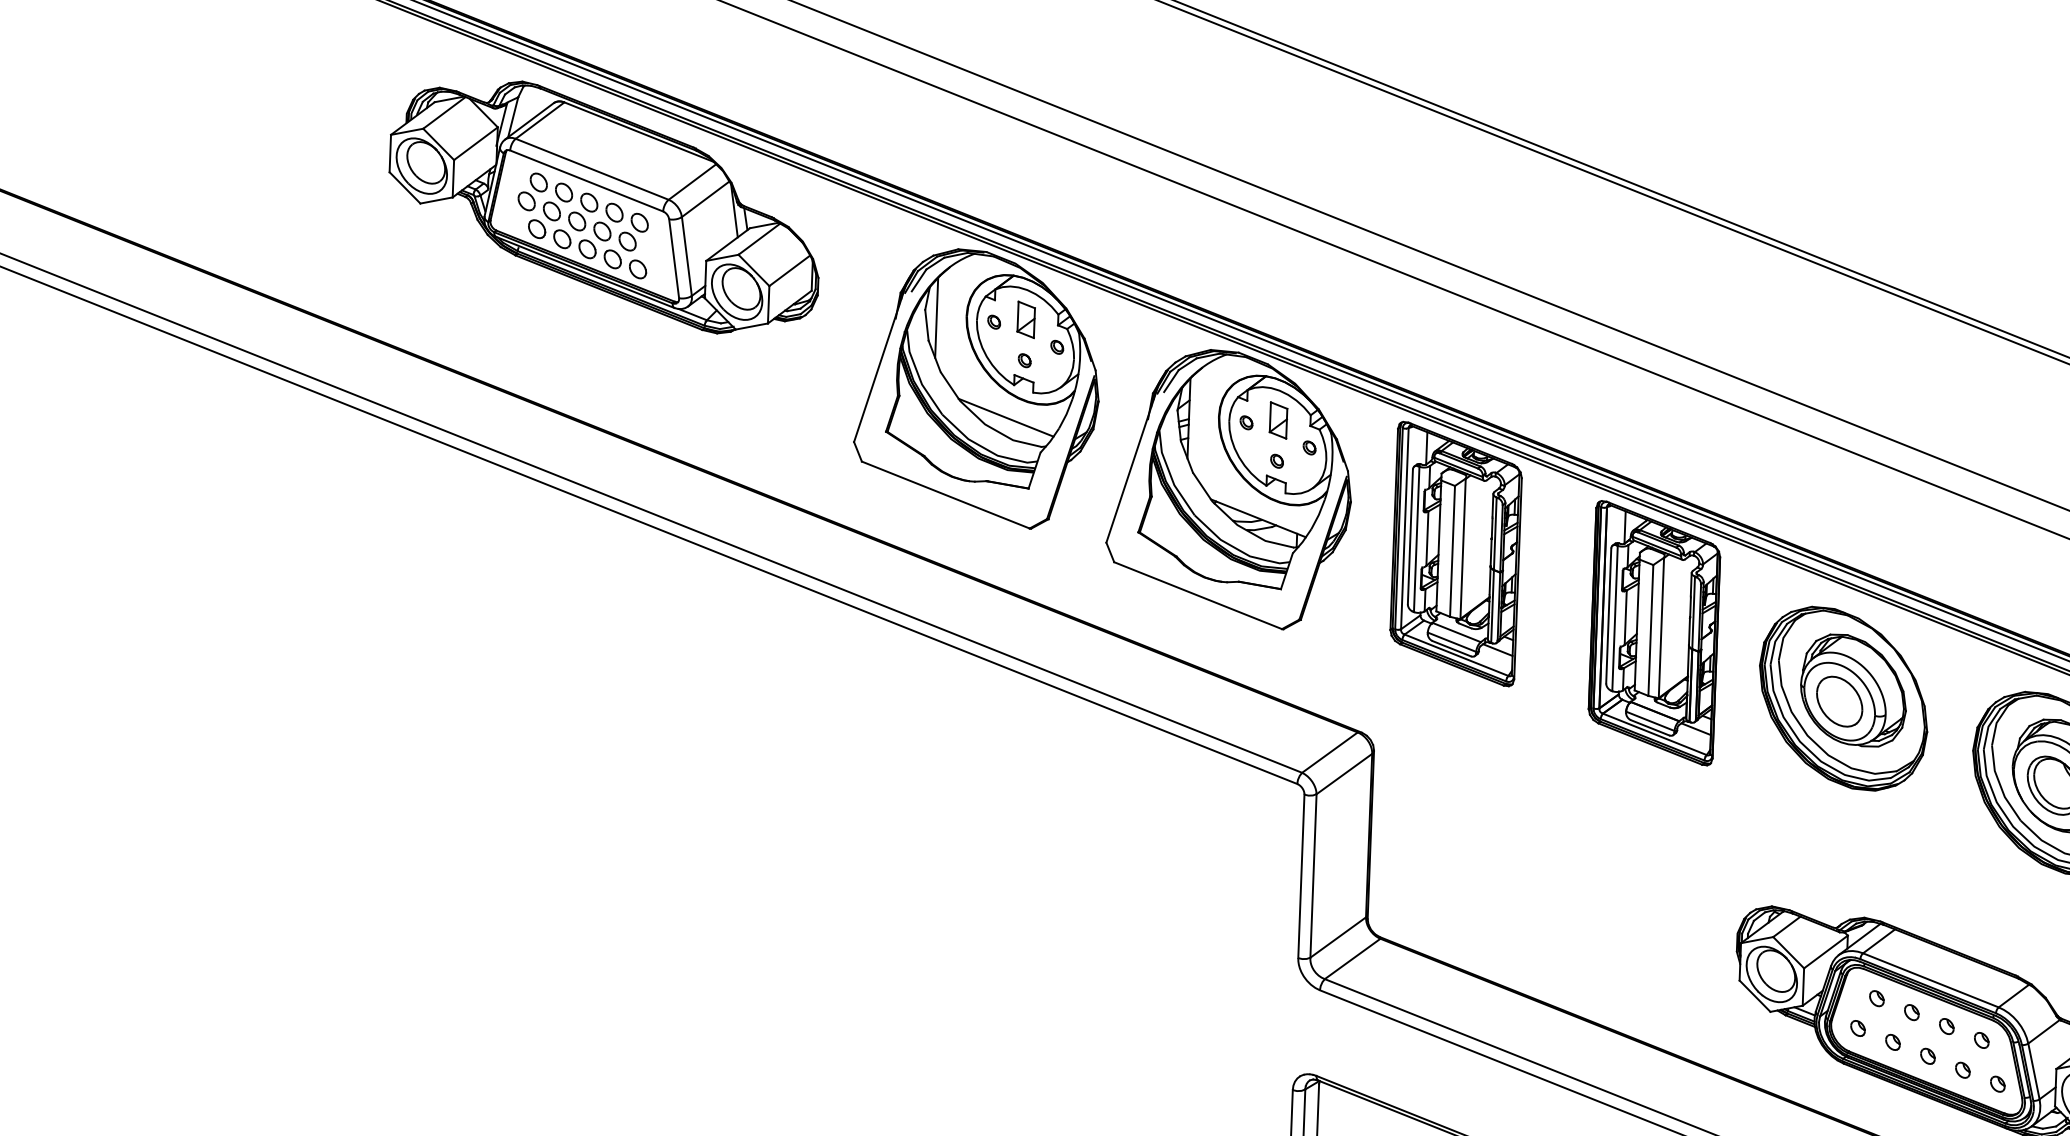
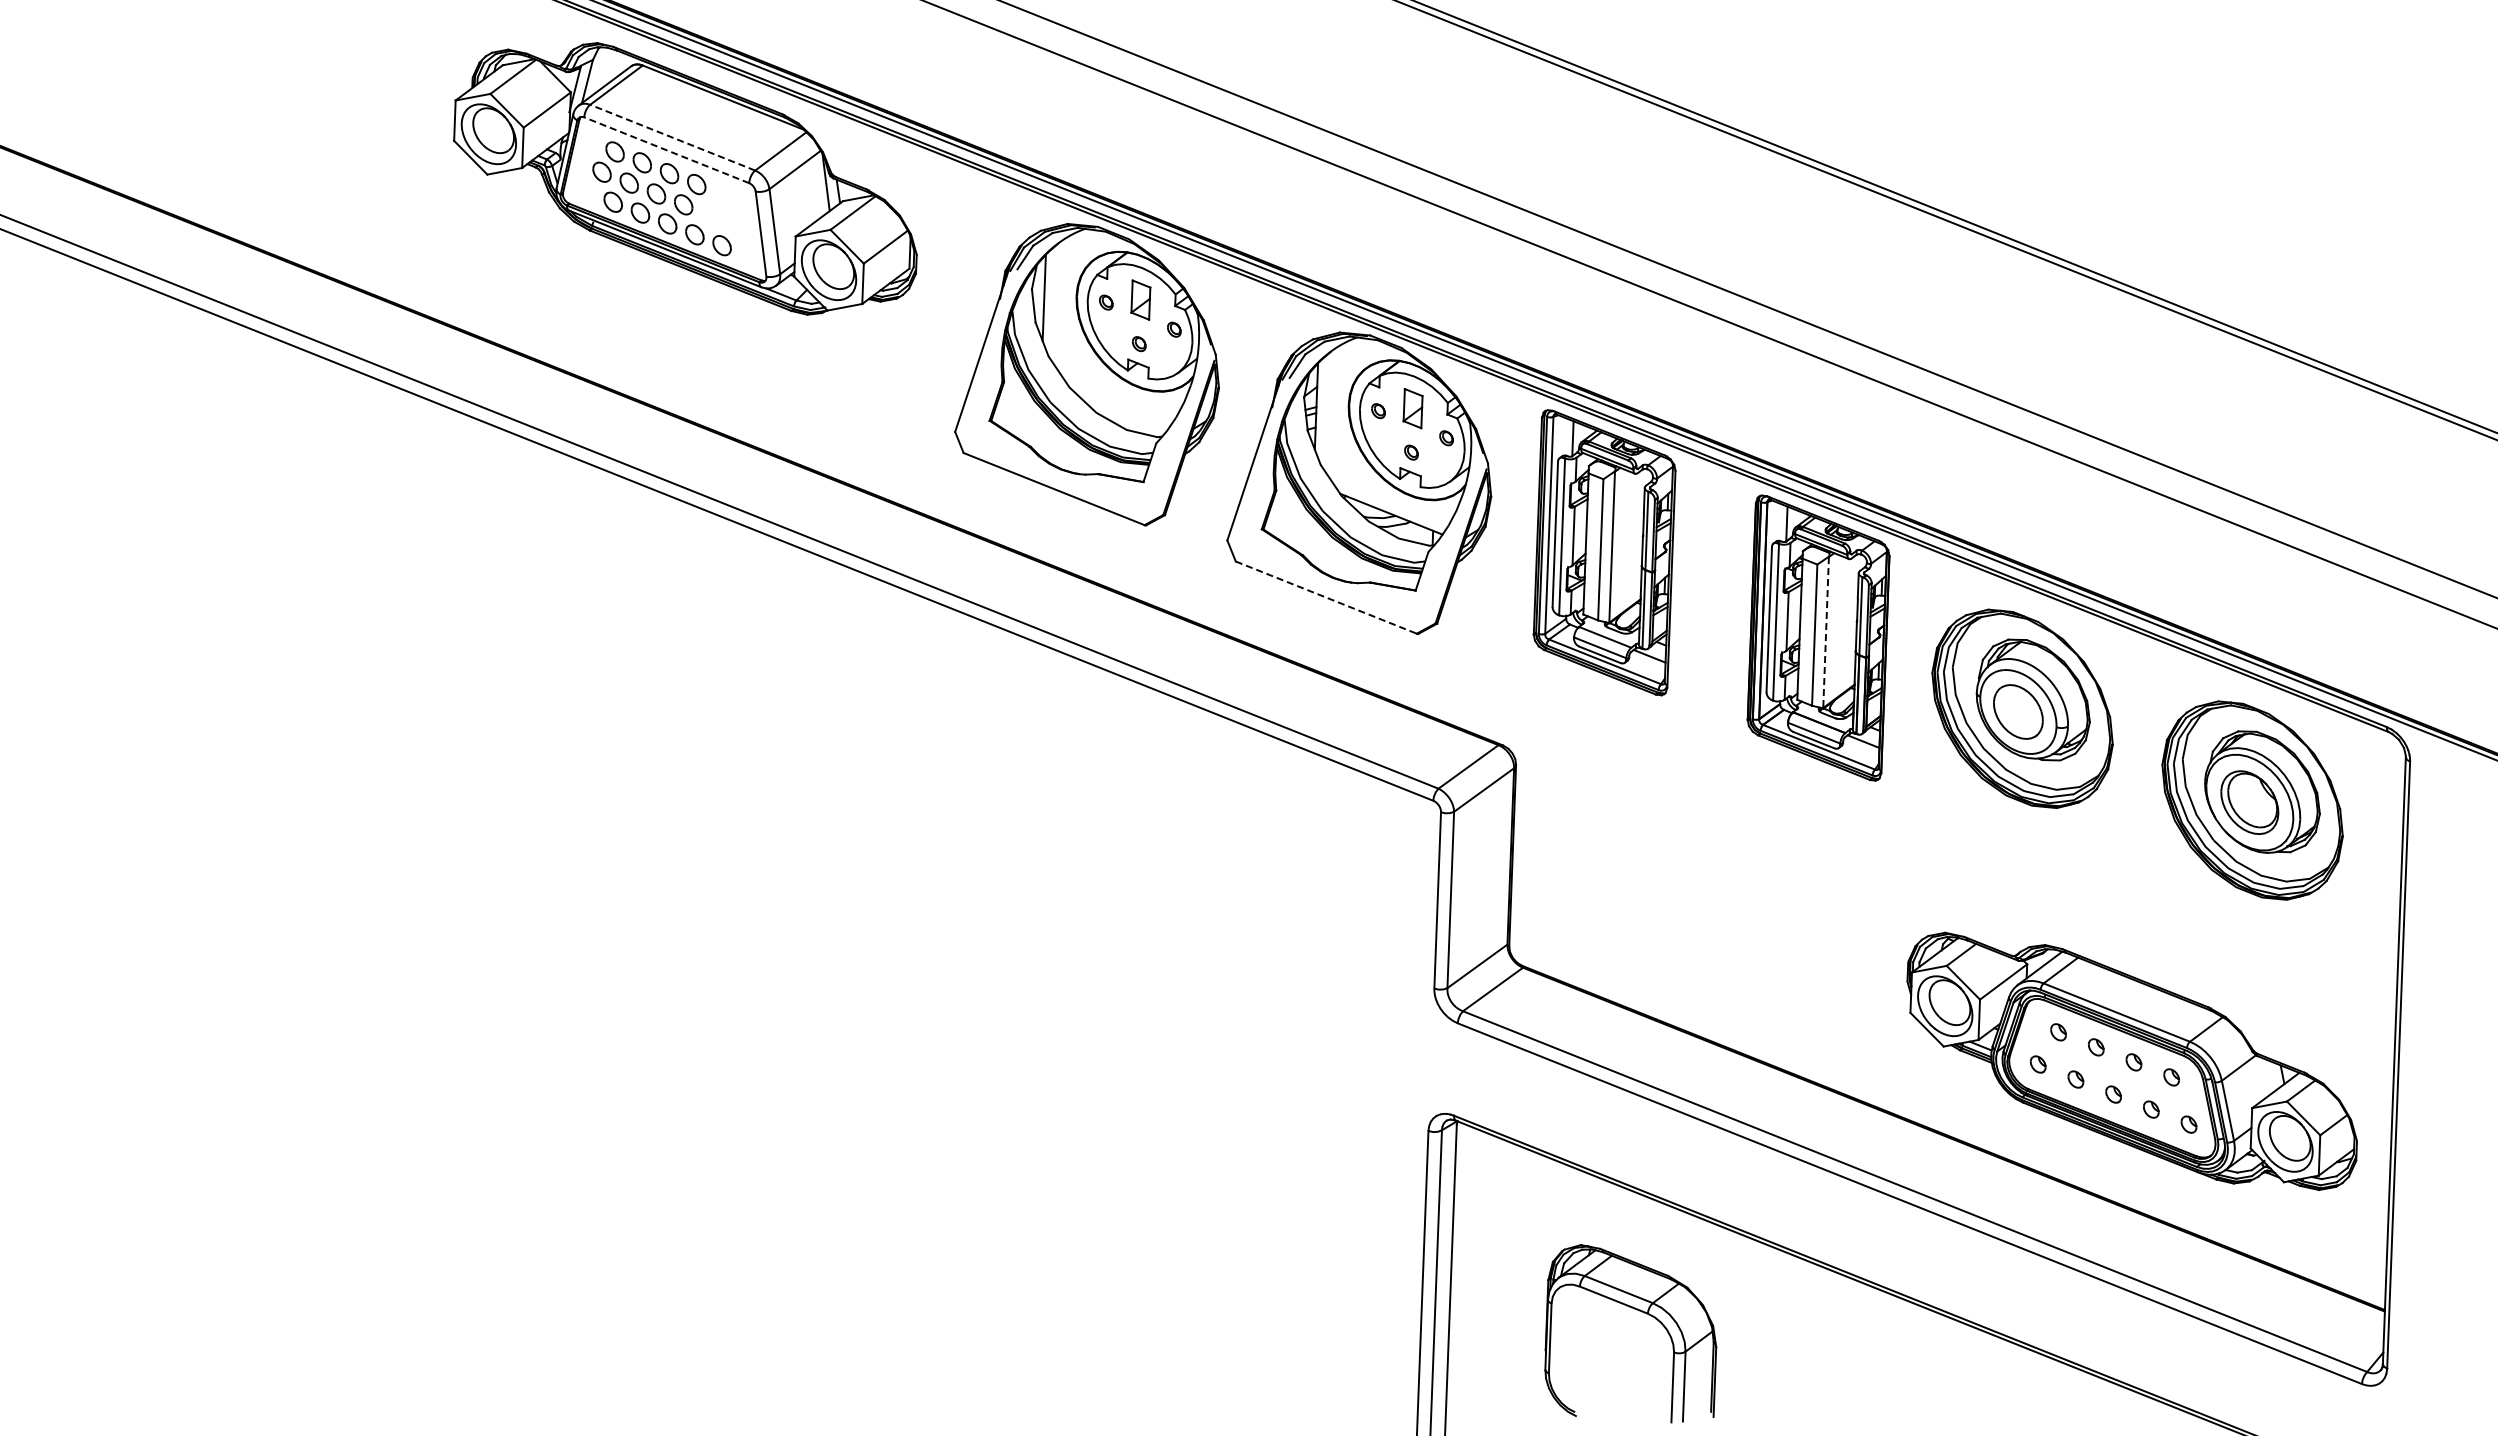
line: (592, 169) -> (672, 137), solid -> dashed
line: (586, 181) -> (666, 150), solid -> dashed
part: (633, 232) -> (717, 205), removed
line: (1006, 417) -> (1119, 405), removed
line: (1198, 595) -> (1326, 597), solid -> dashed
line: (1661, 628) -> (1826, 632), solid -> dashed

